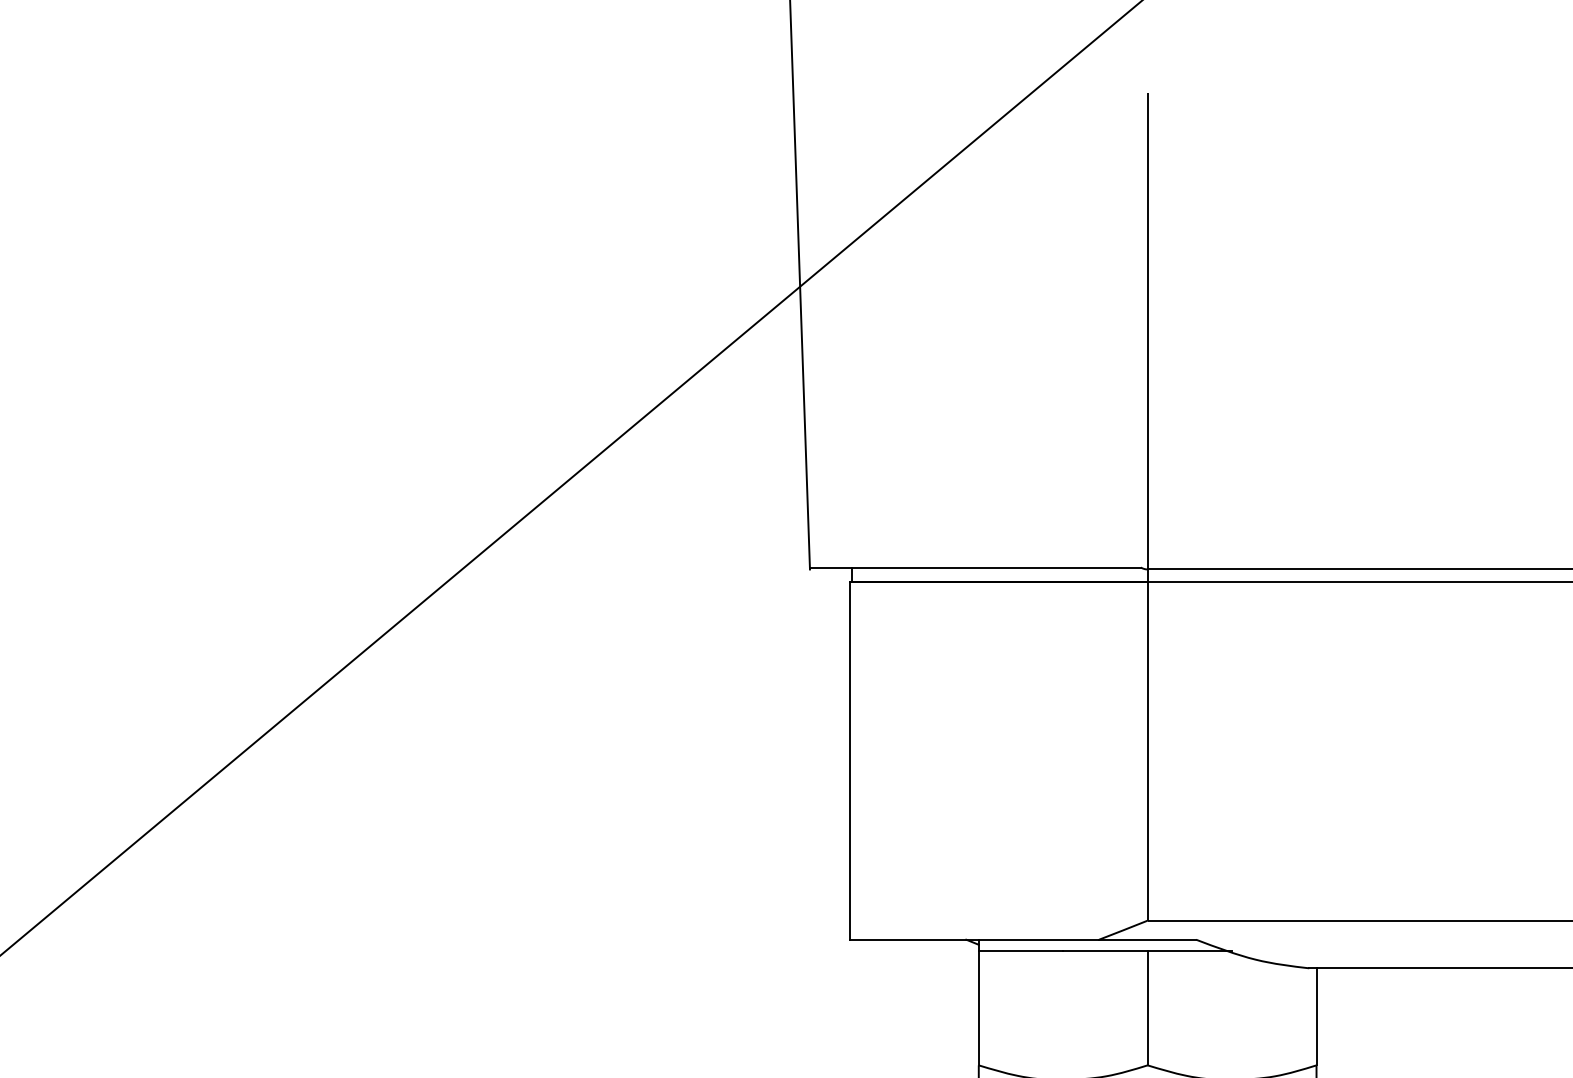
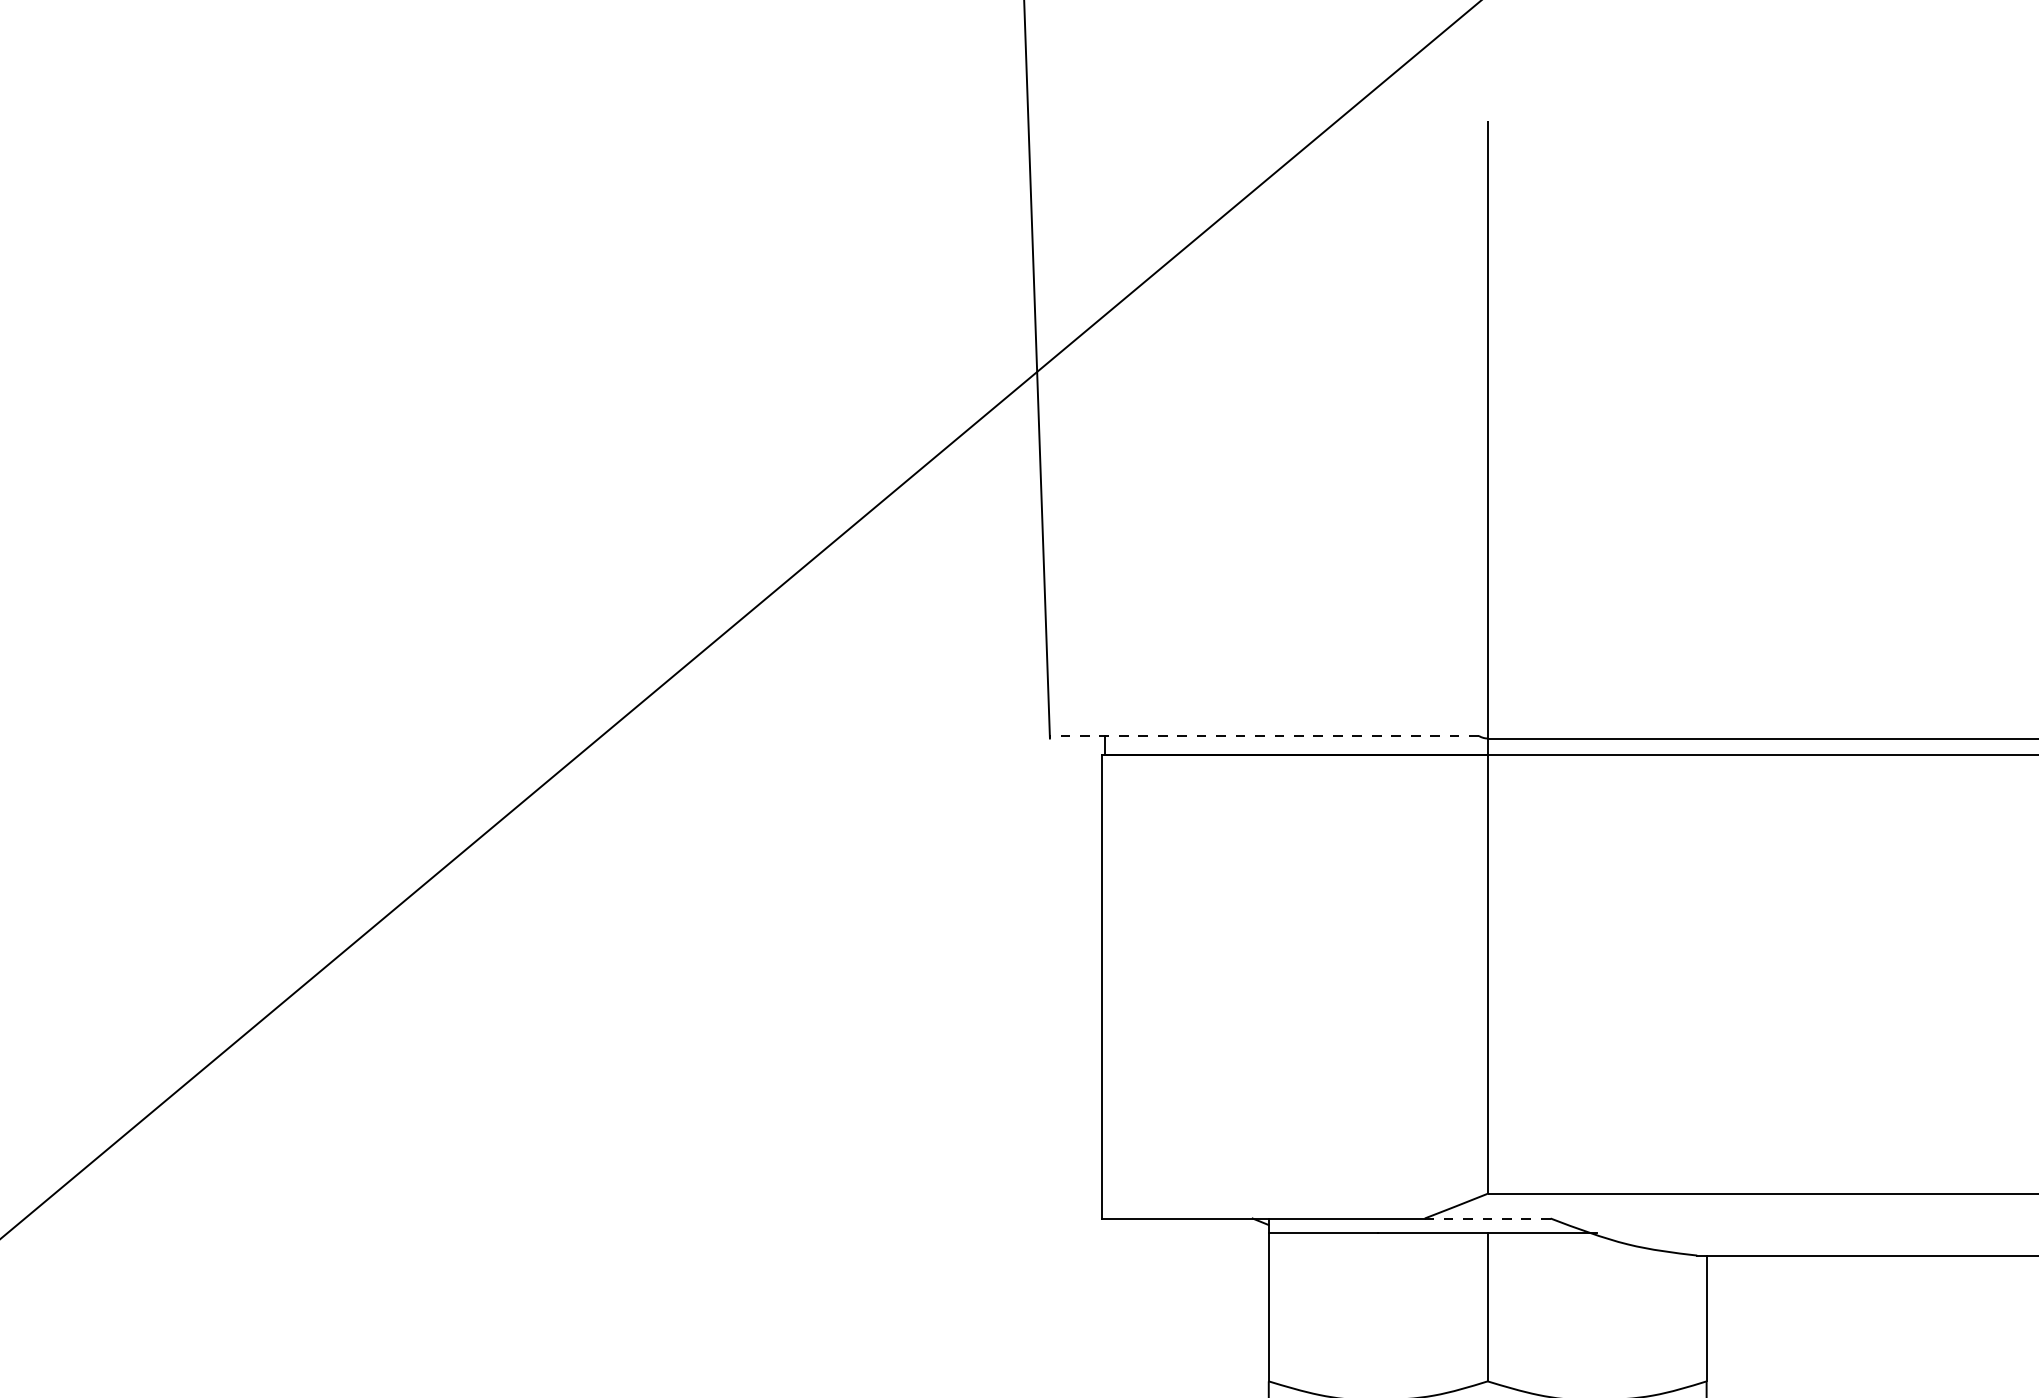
line: (974, 567) -> (1263, 735), solid -> dashed
line: (1147, 939) -> (1487, 1218), solid -> dashed

